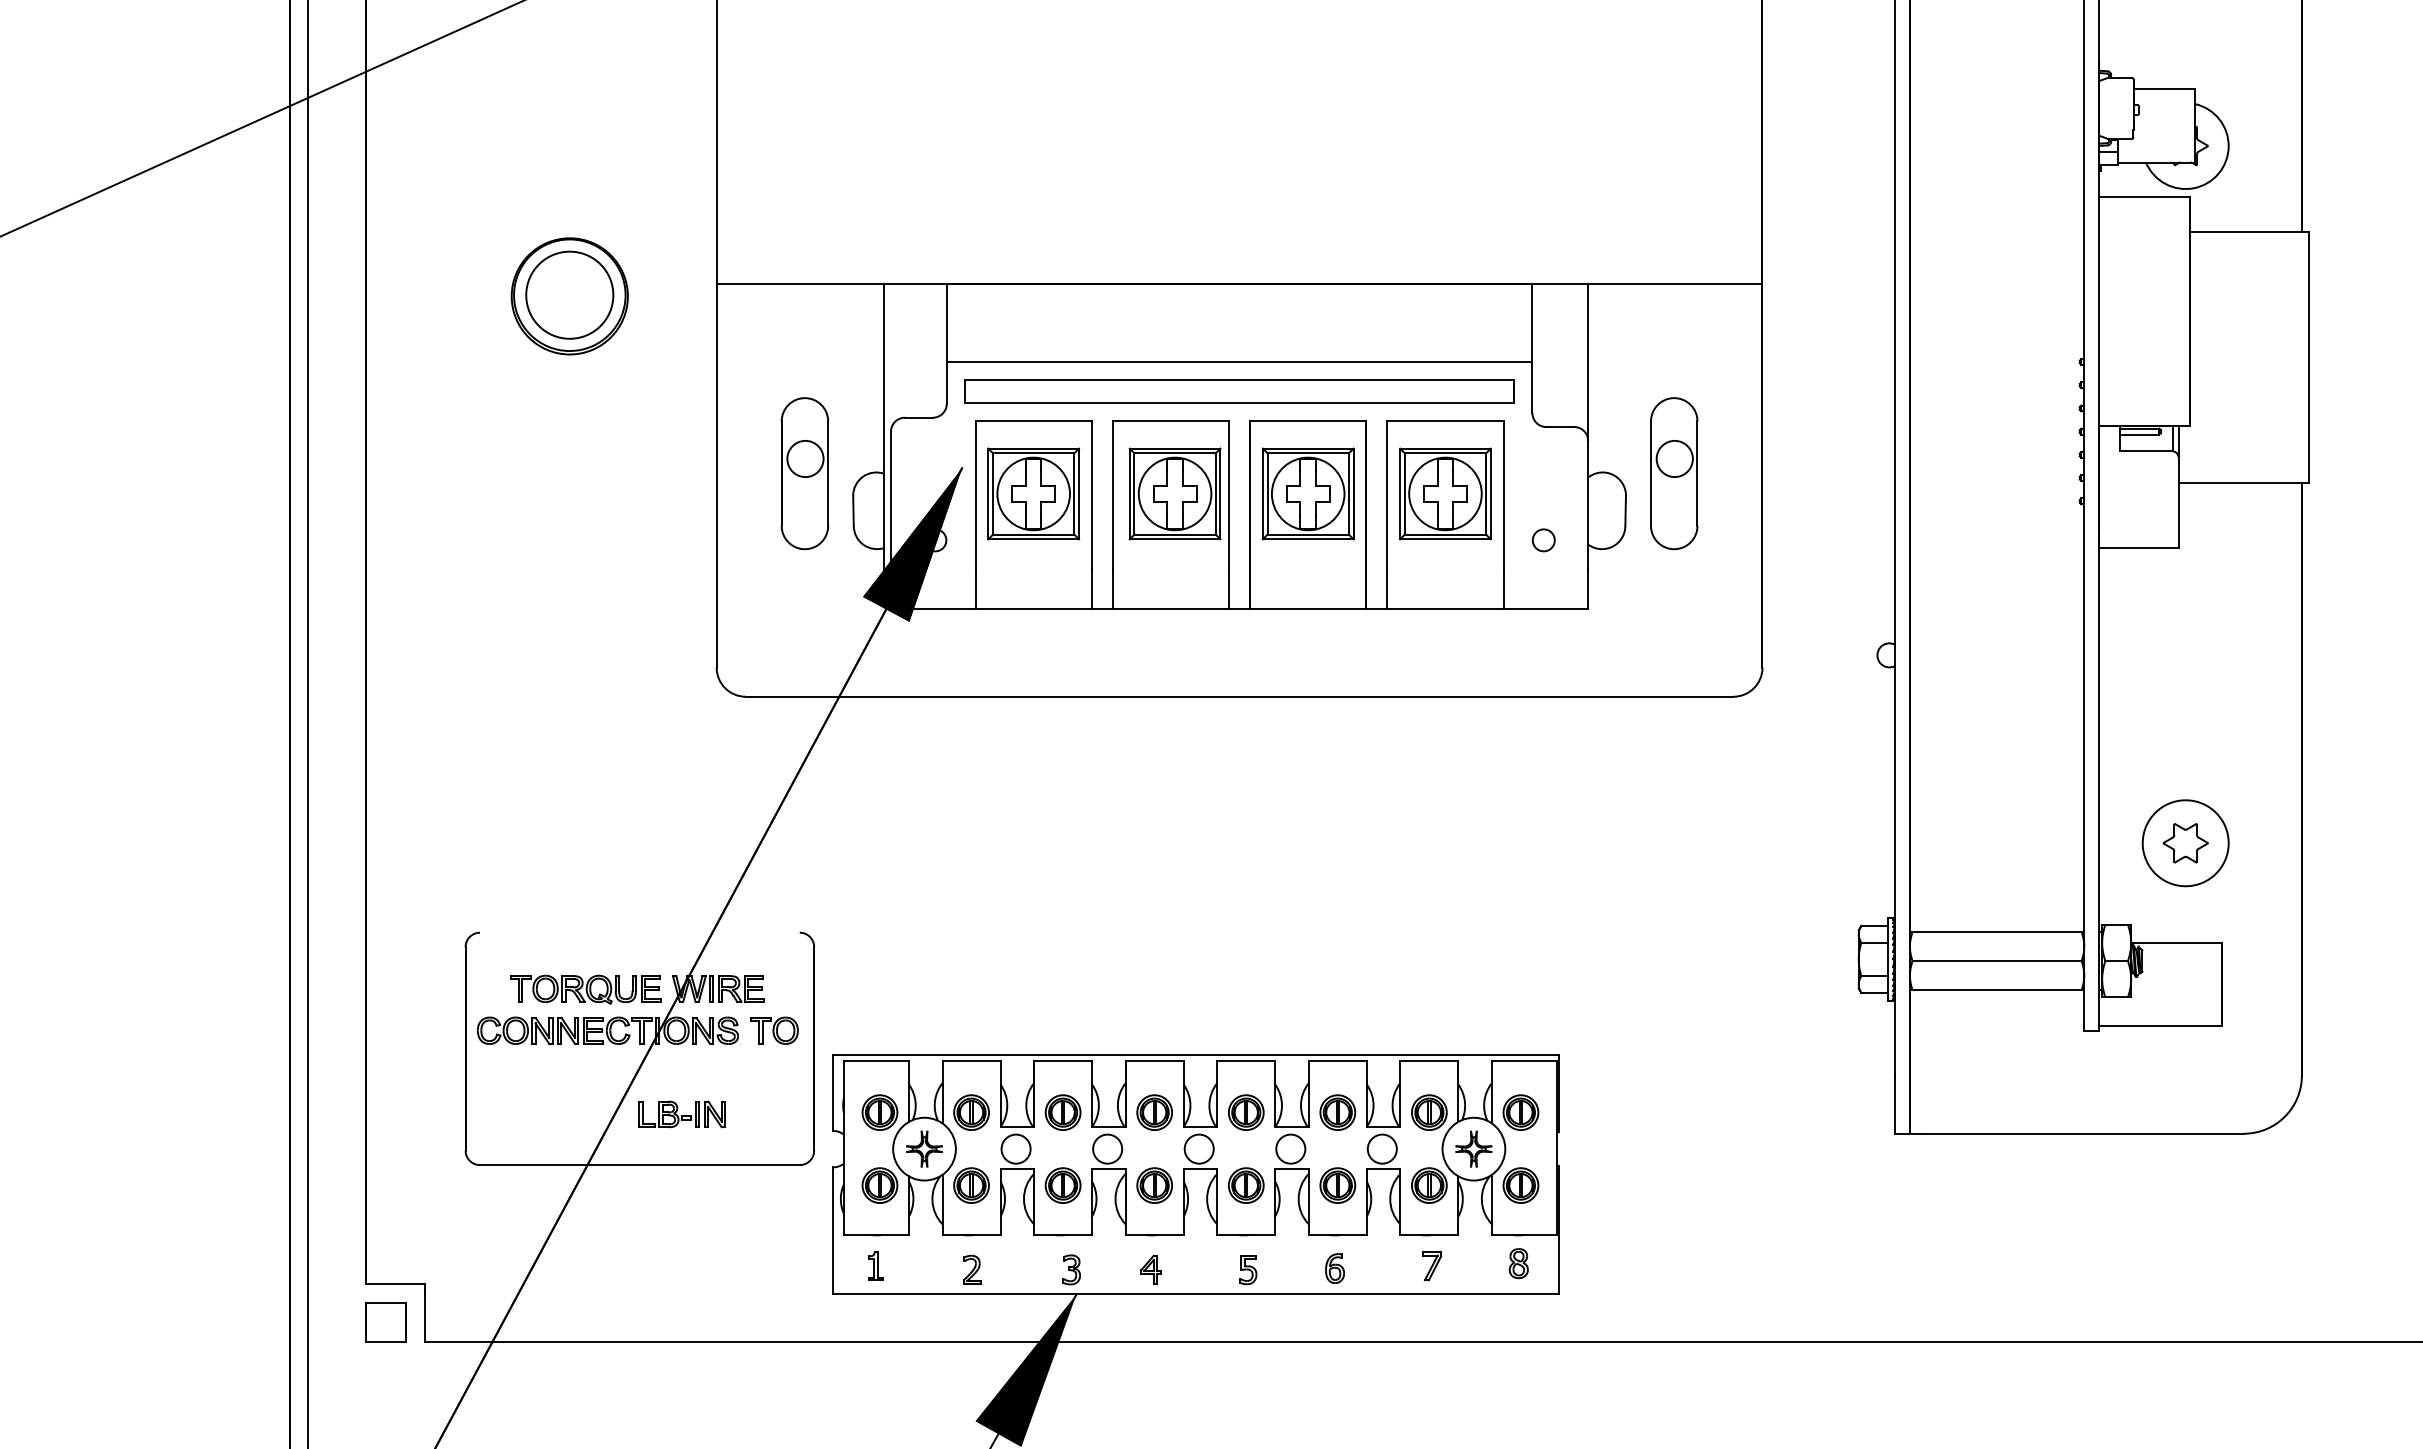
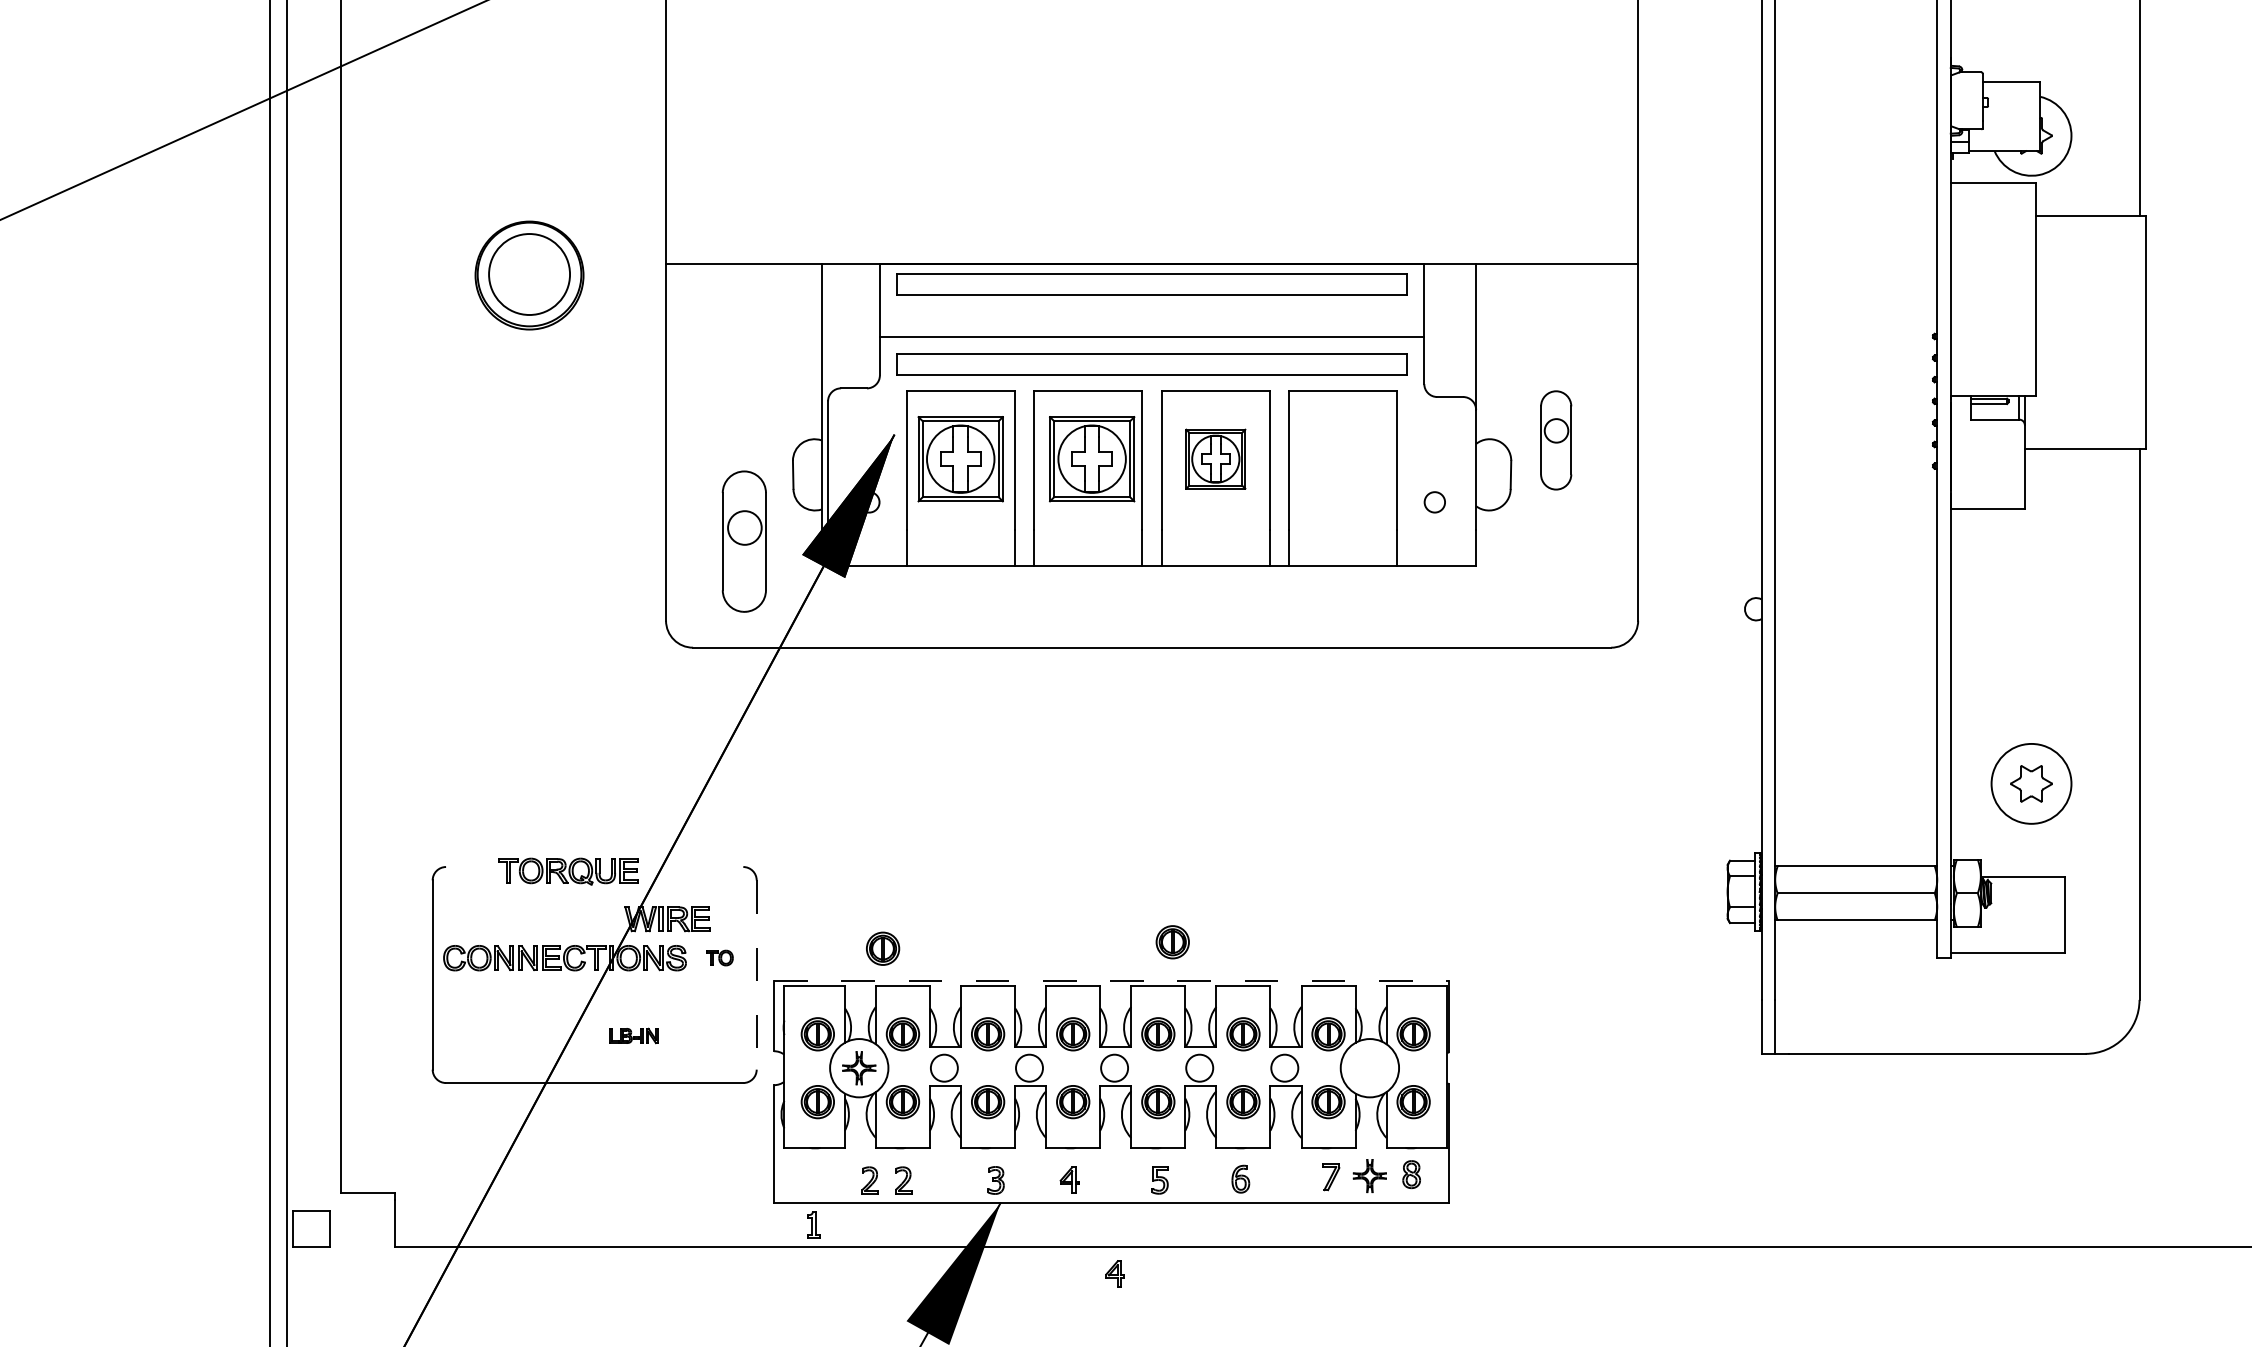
part: (1239, 305) -> (1152, 284), added
part: (804, 473) -> (743, 541), moved
part: (1674, 473) -> (1556, 440), size x0.7
part: (1307, 493) -> (1215, 458), size x0.7
part: (1445, 493) -> (1343, 458), removed
part: (585, 989) -> (568, 871), moved
part: (1261, 1013) -> (1172, 942), added
part: (949, 1020) -> (882, 948), added
part: (774, 1030) -> (719, 957), size x0.6
line: (814, 1048) -> (756, 974), solid -> dashed
line: (1196, 1055) -> (1112, 981), solid -> dashed
part: (681, 1114) -> (633, 1036), size x0.6
part: (1473, 1148) -> (1369, 1175), moved
part: (875, 1265) -> (813, 1223), moved
part: (936, 1269) -> (870, 1180), added
part: (385, 1322) -> (310, 1229), moved
part: (1199, 1370) -> (1114, 1273), added

